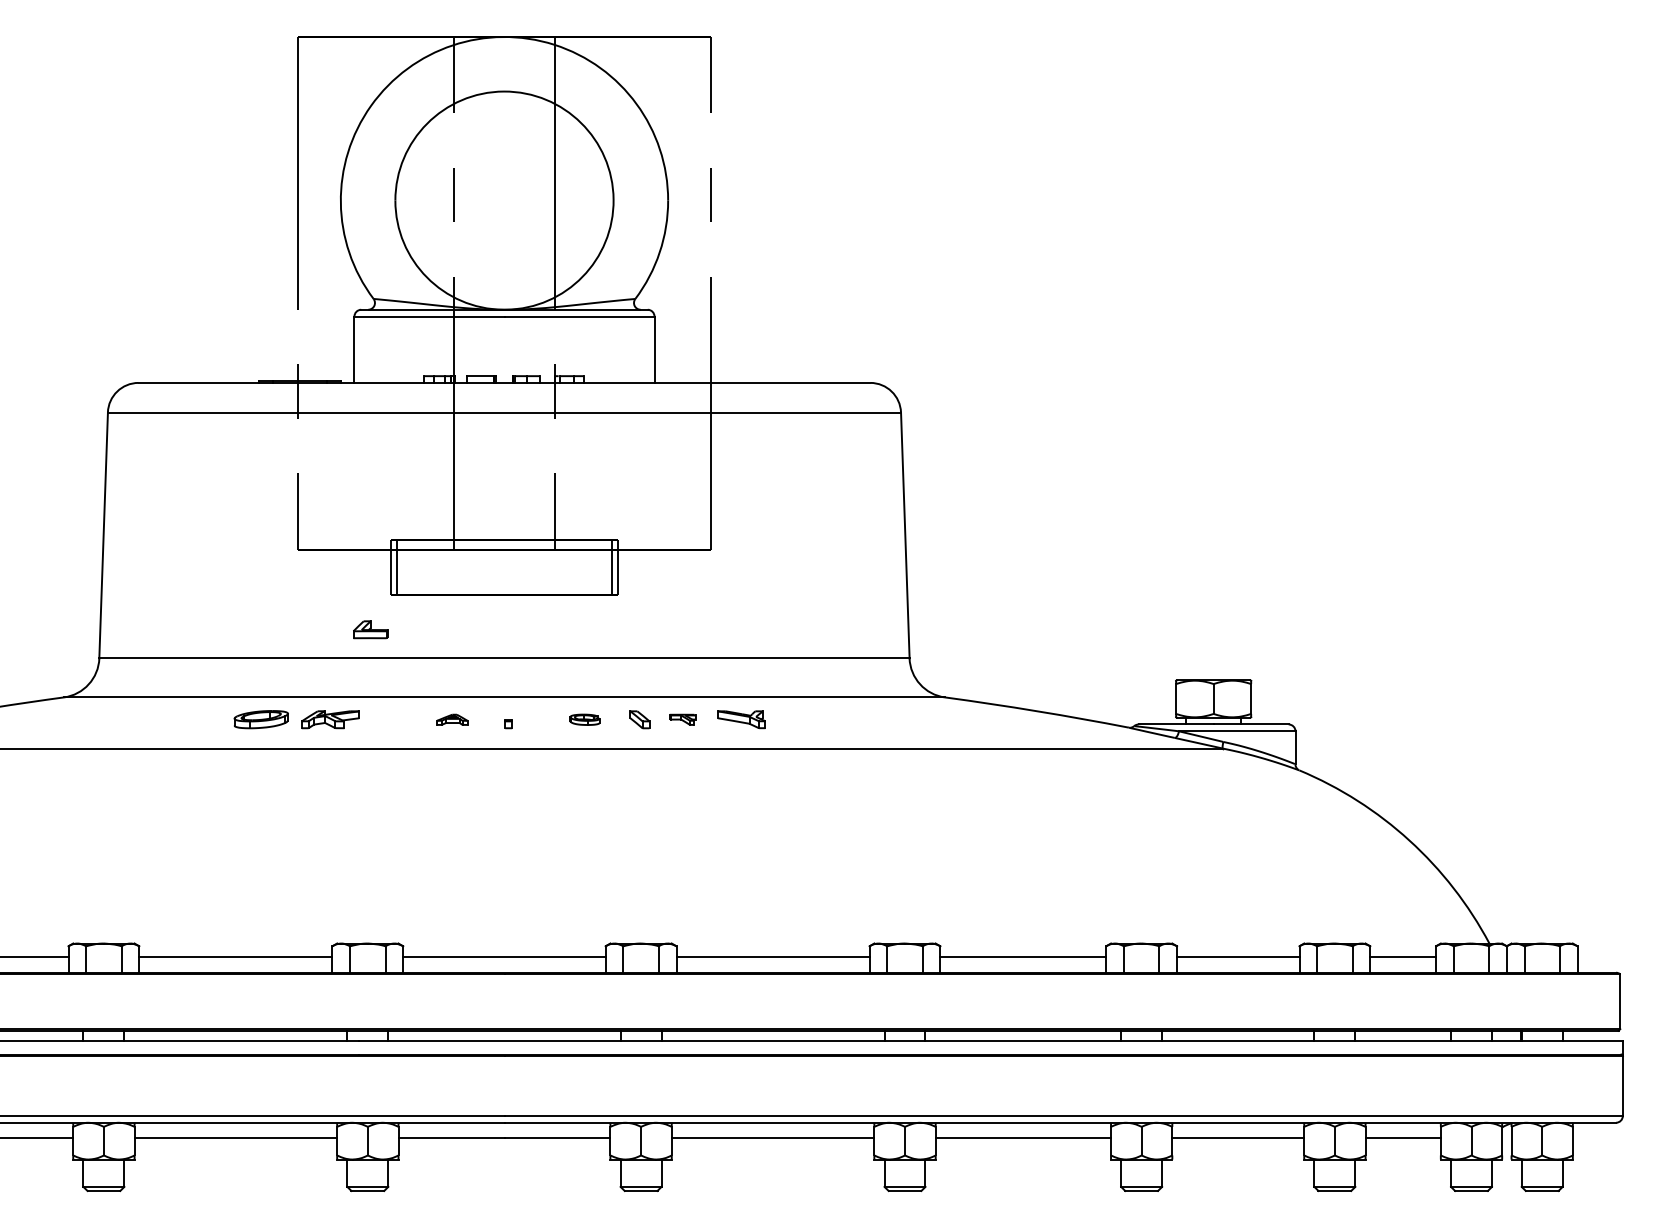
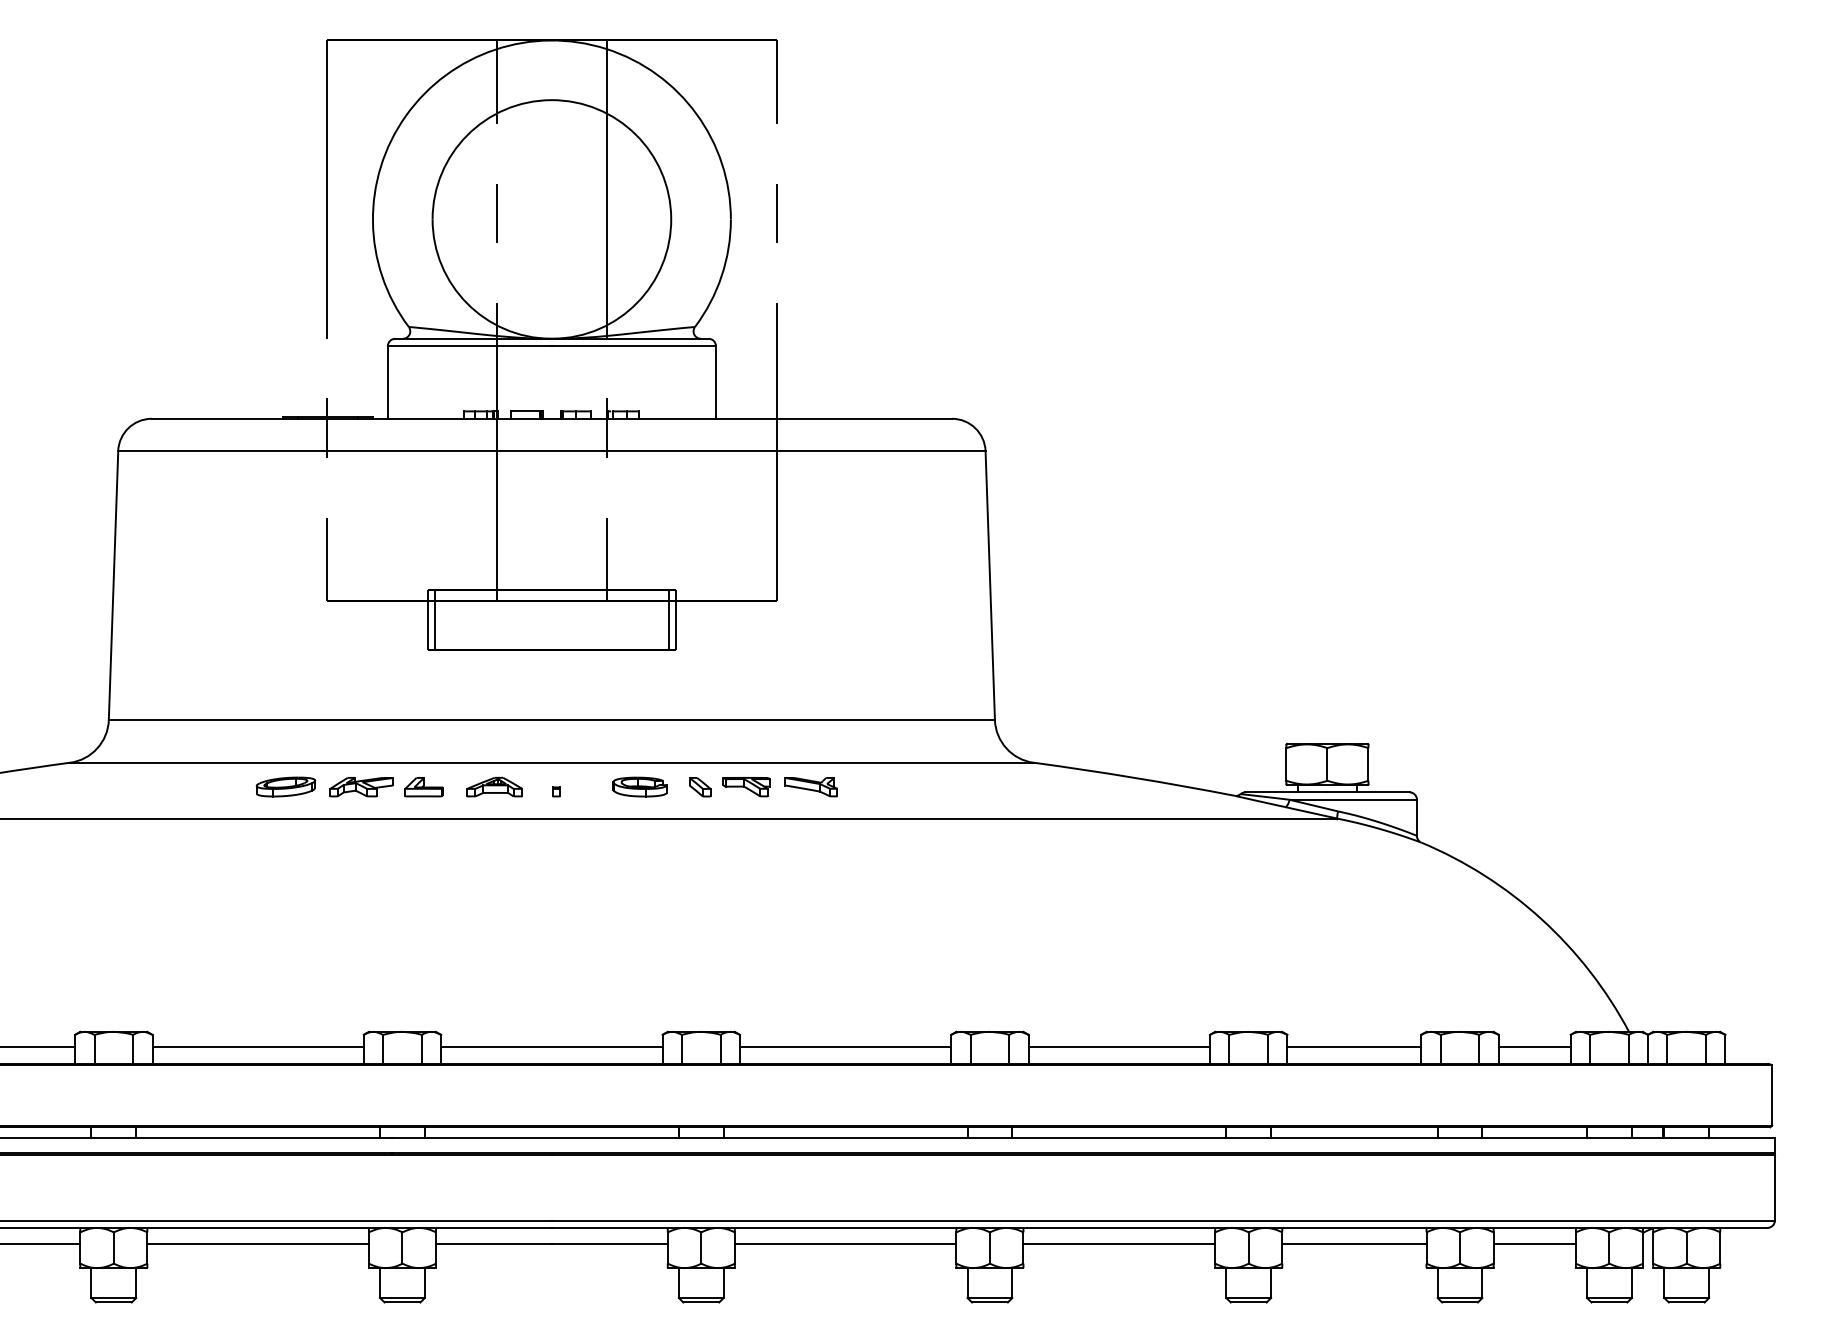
part: (370, 629) -> (423, 786), moved
part: (452, 719) -> (495, 786), size x1.67
part: (584, 719) -> (639, 786), size x1.67
part: (682, 719) -> (746, 786), size x1.67

